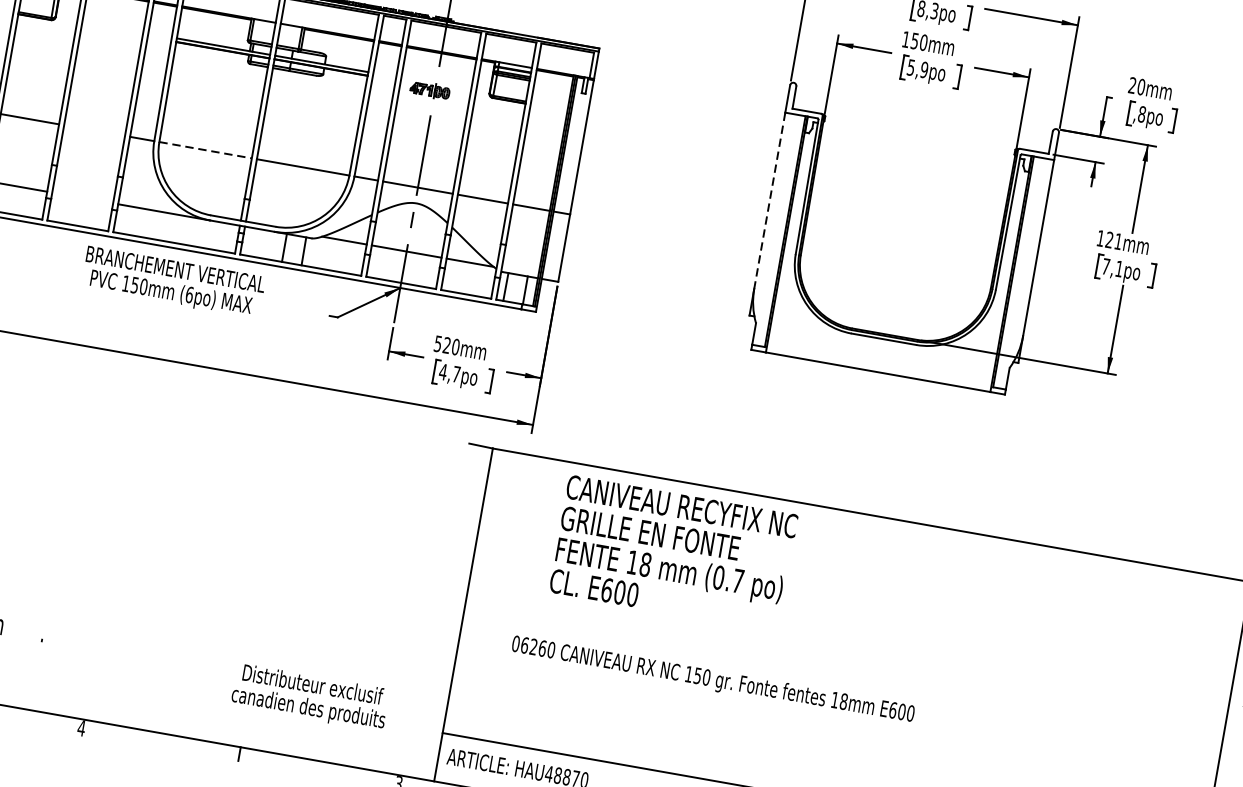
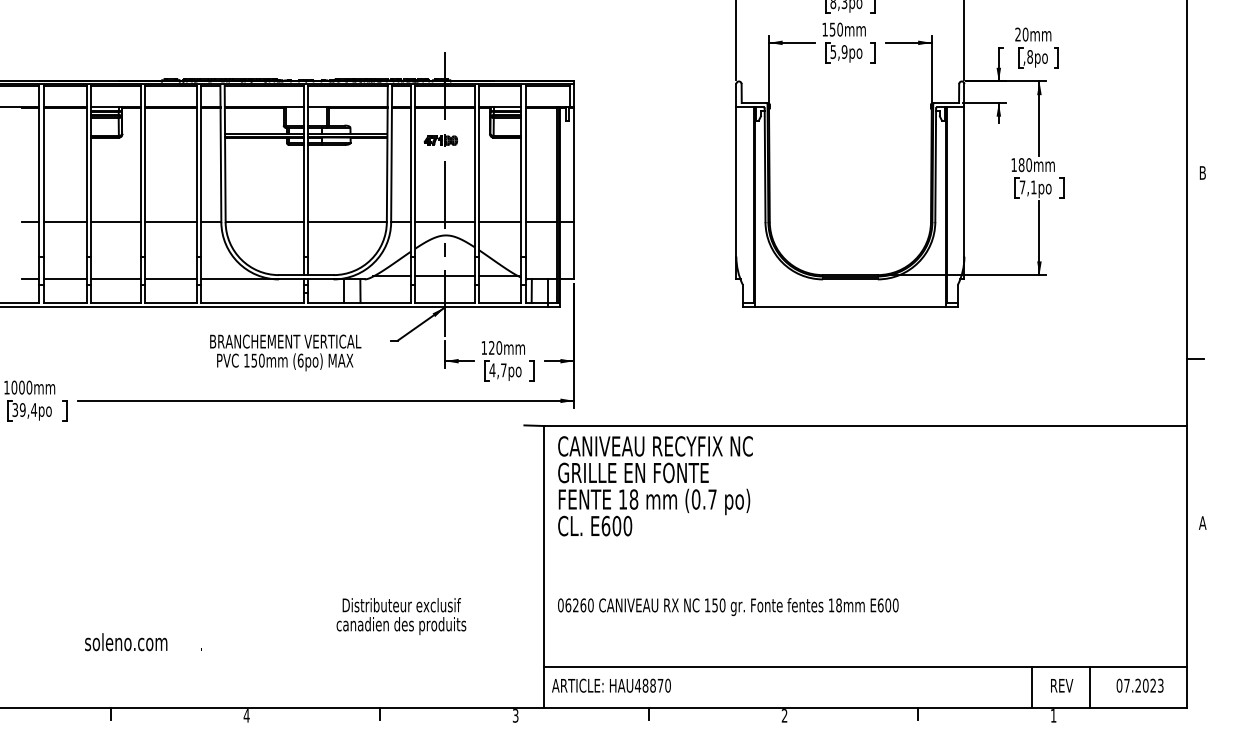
line: (94, 130) -> (170, 222), added
line: (206, 150) -> (265, 222), dashed -> solid
line: (82, 198) -> (170, 279), added
line: (770, 200) -> (736, 181), dashed -> solid
text: (1114, 241) -> (1025, 165), 121mm -> 180mm
text: (173, 282) -> (285, 352), moved
text: (437, 343) -> (483, 347), 520mm -> 120mm
text: (673, 553) -> (655, 486), moved
text: (713, 681) -> (728, 607), moved
text: (310, 697) -> (401, 616), moved

